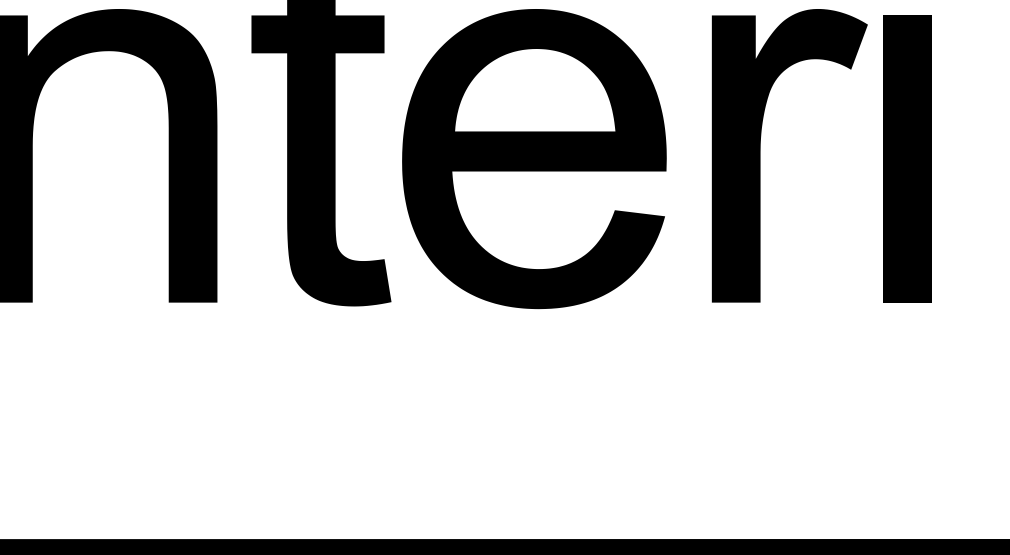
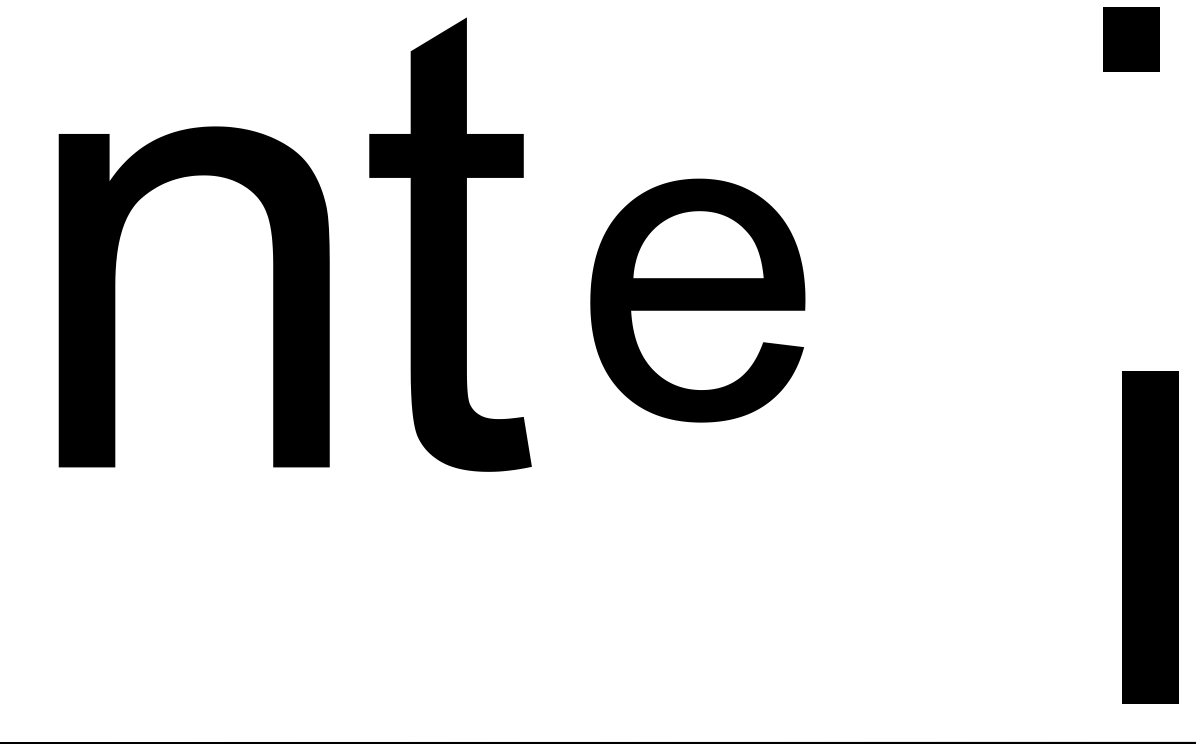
part: (760, 155) -> (960, 296), removed
part: (534, 158) -> (697, 300), size x0.7
part: (907, 158) -> (1150, 537), moved

